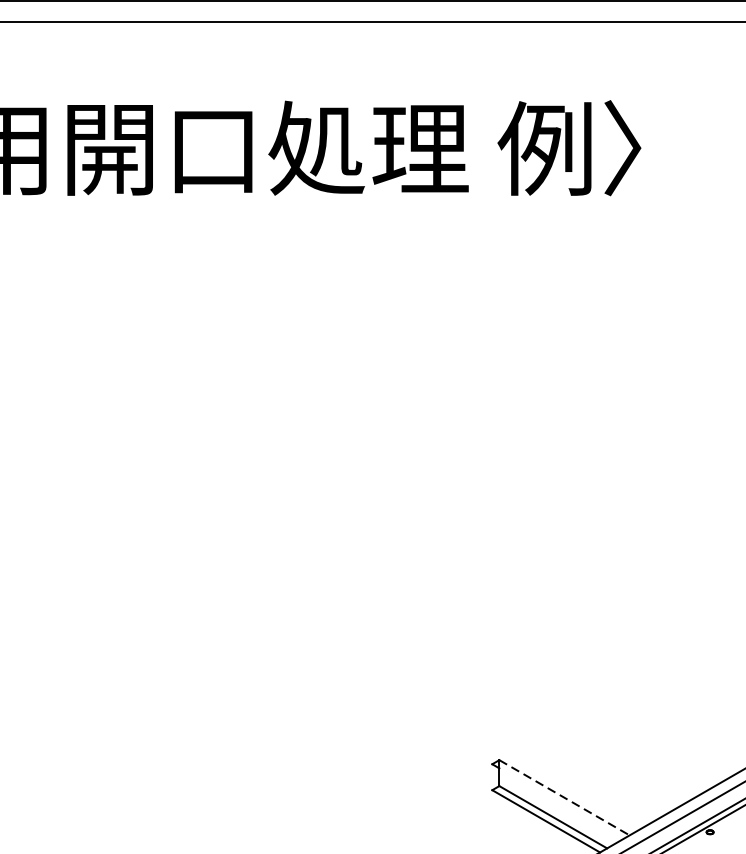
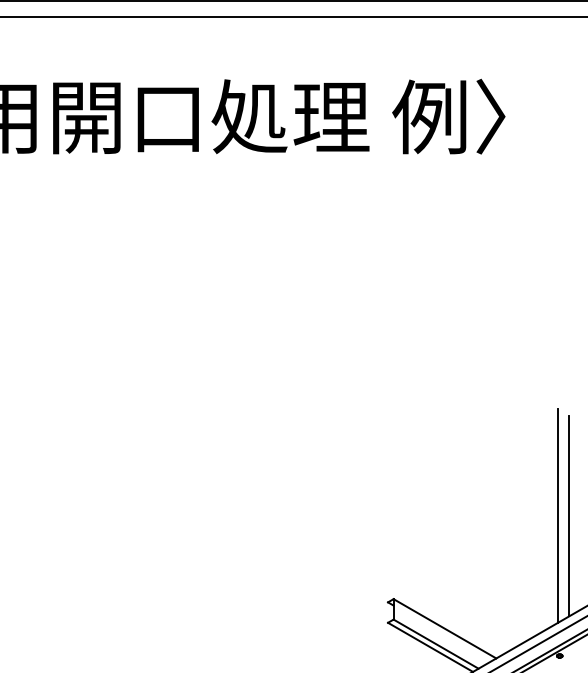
line: (722, 654) -> (569, 515), added
line: (707, 655) -> (557, 516), added
line: (565, 798) -> (445, 629), dashed -> solid

